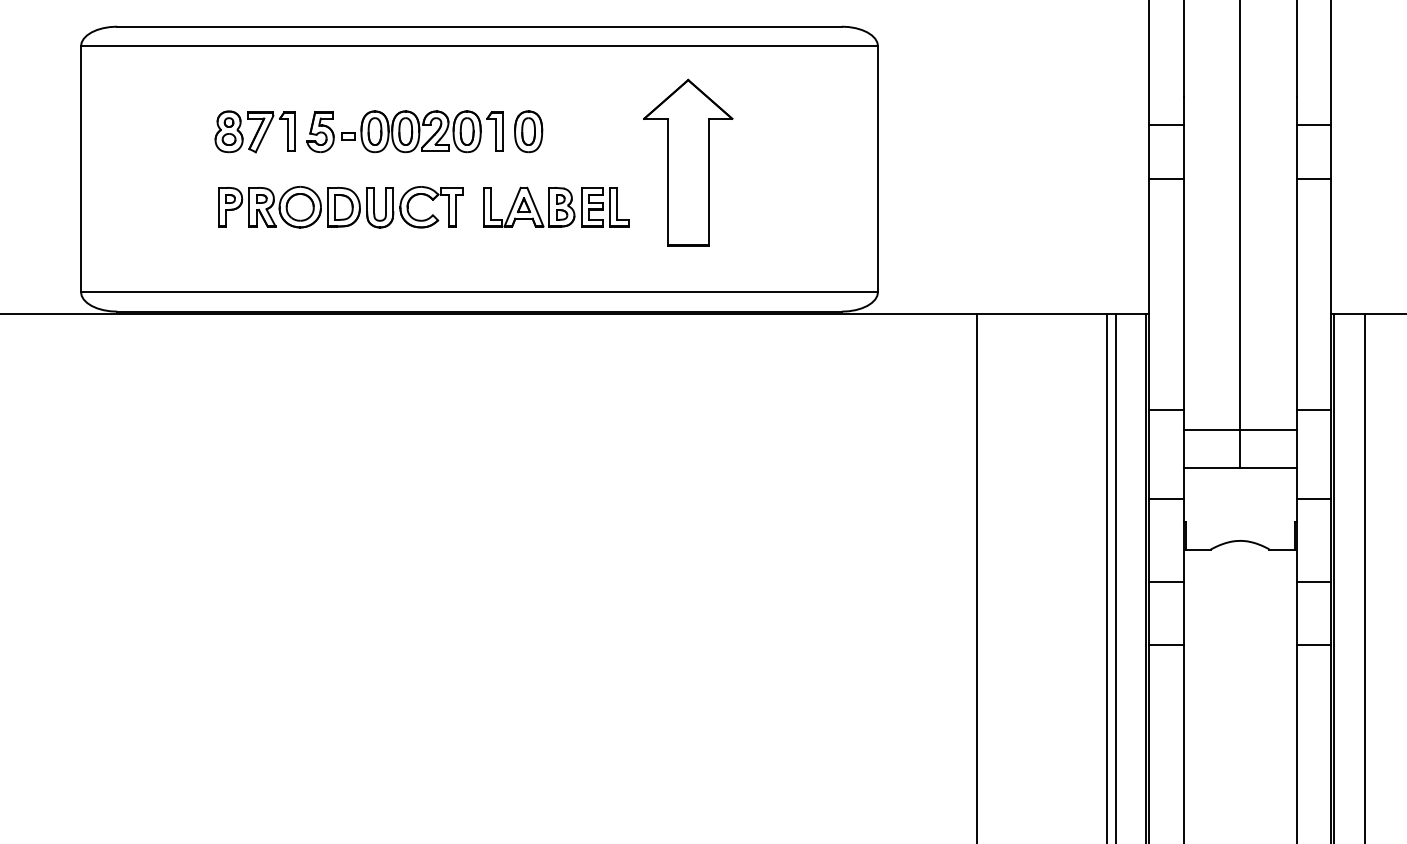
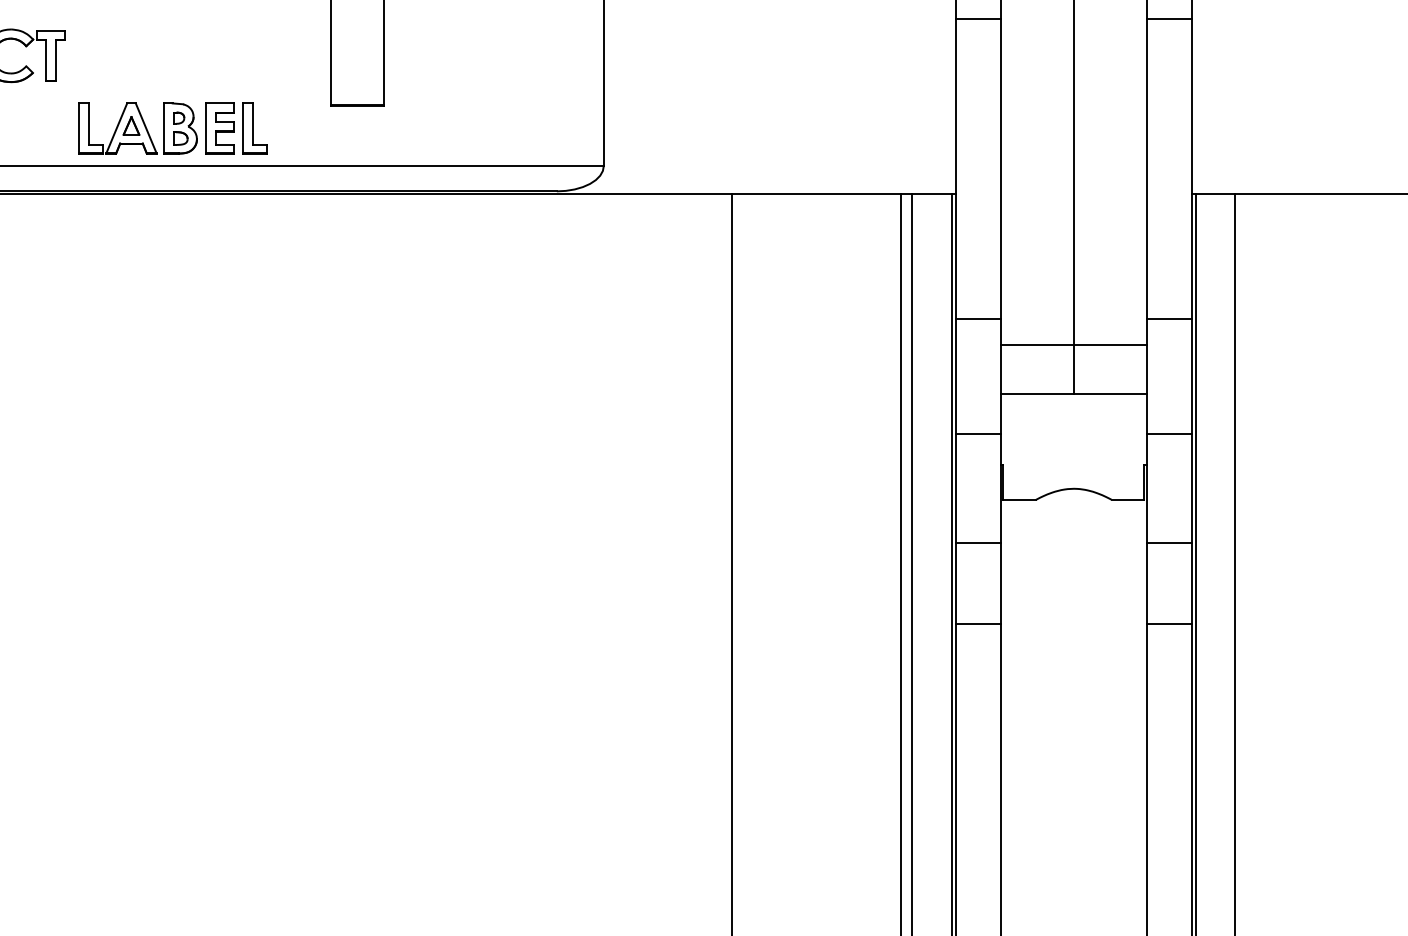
part: (556, 206) -> (173, 127), moved

